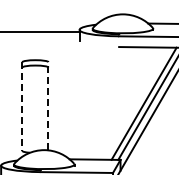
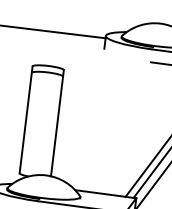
line: (48, 105) -> (57, 122), dashed -> solid
line: (22, 107) -> (26, 120), dashed -> solid

